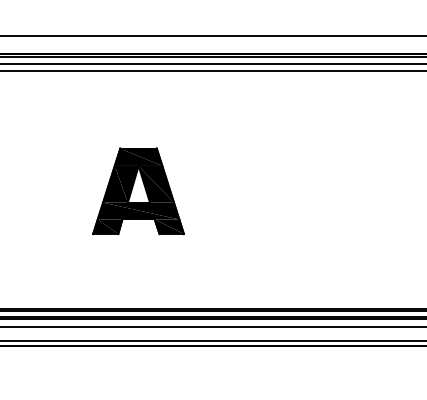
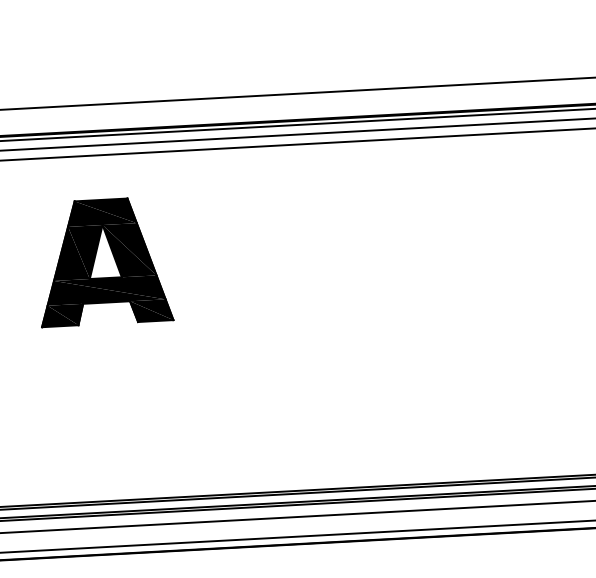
part: (138, 191) -> (104, 262), moved

